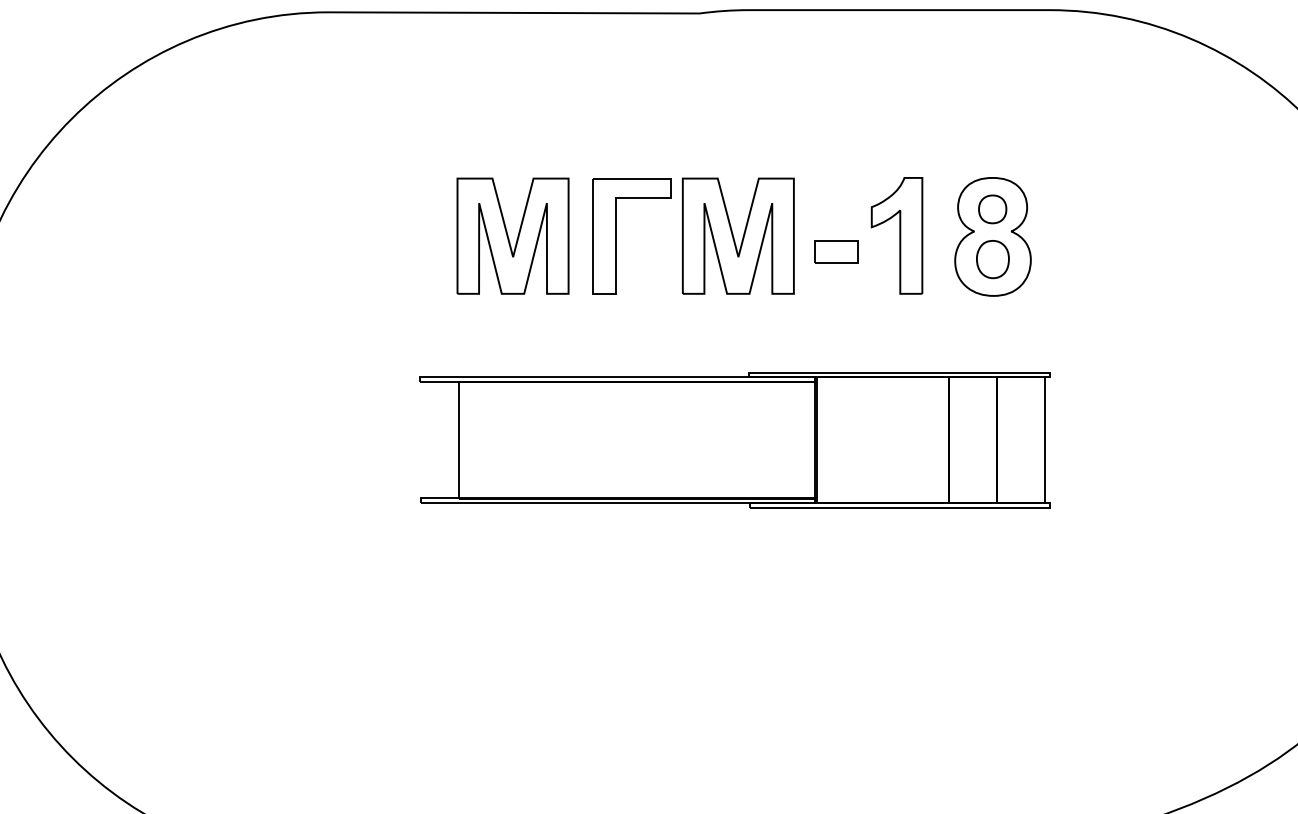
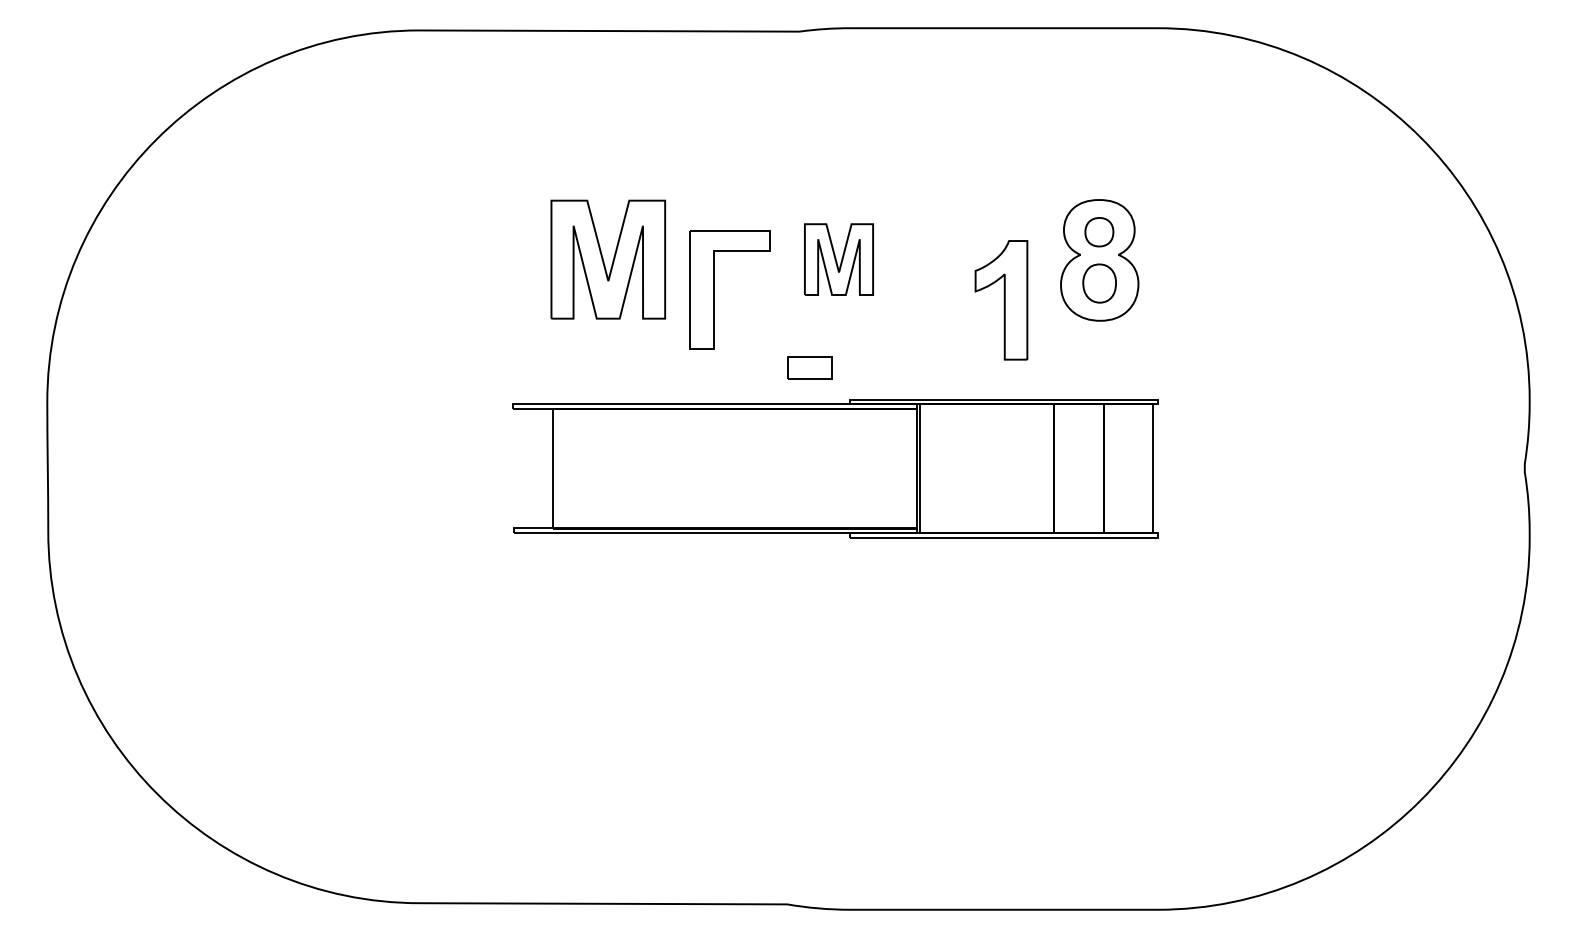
part: (616, 236) -> (714, 289), moved
part: (737, 236) -> (838, 259), size x0.6
part: (897, 236) -> (1001, 300), moved
part: (835, 251) -> (809, 367), moved

